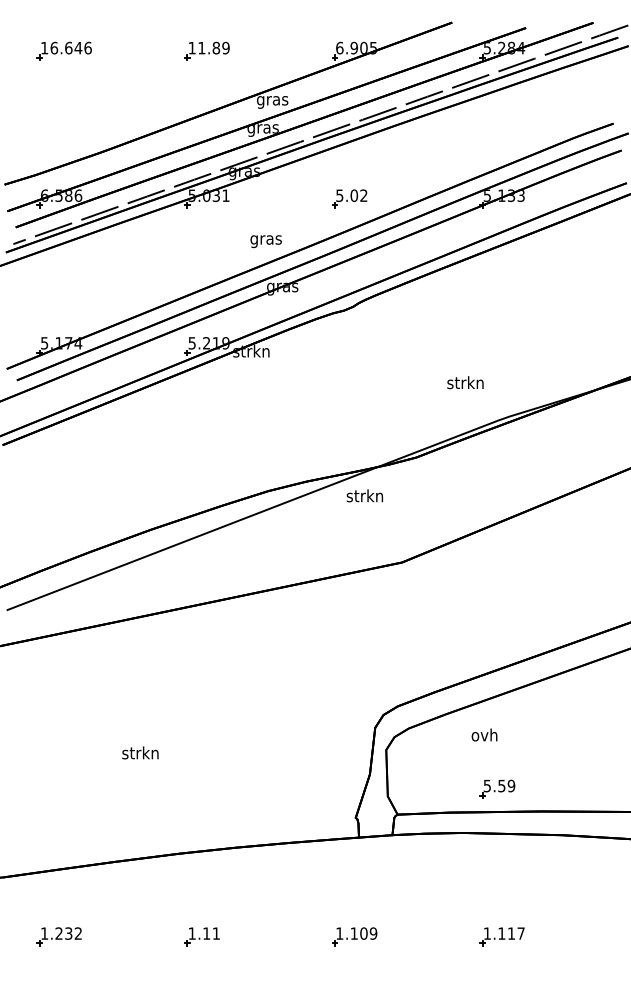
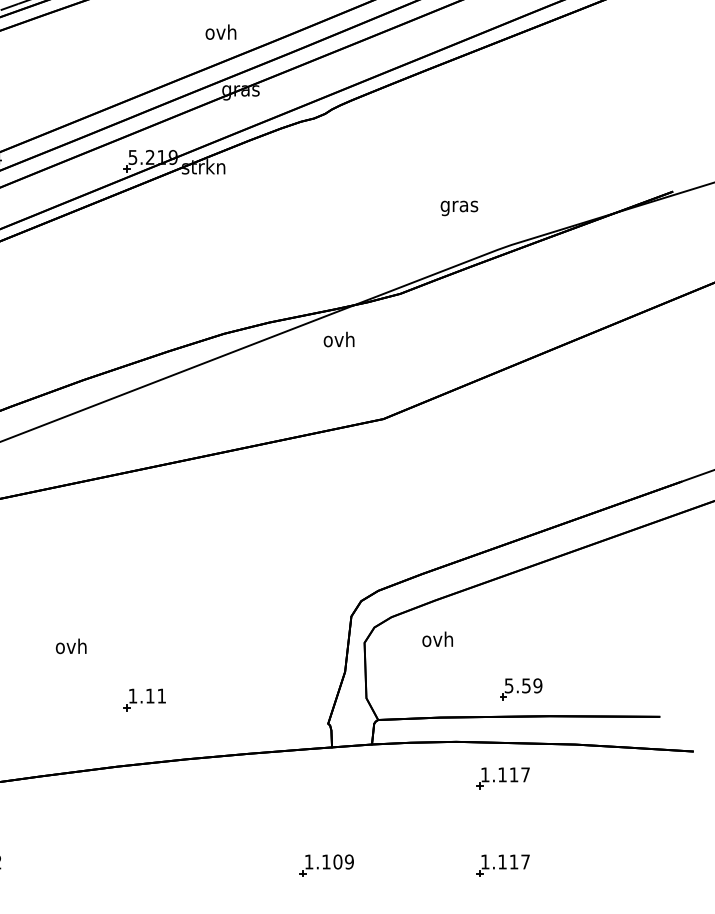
text: (265, 239) -> (220, 33), gras -> ovh
text: (465, 384) -> (459, 206), strkn -> gras
text: (364, 495) -> (338, 339), strkn -> ovh
text: (484, 734) -> (437, 638), moved
text: (140, 752) -> (71, 645), strkn -> ovh
part: (497, 788) -> (521, 688), moved
part: (501, 863) -> (502, 778), added
part: (201, 936) -> (144, 699), moved

